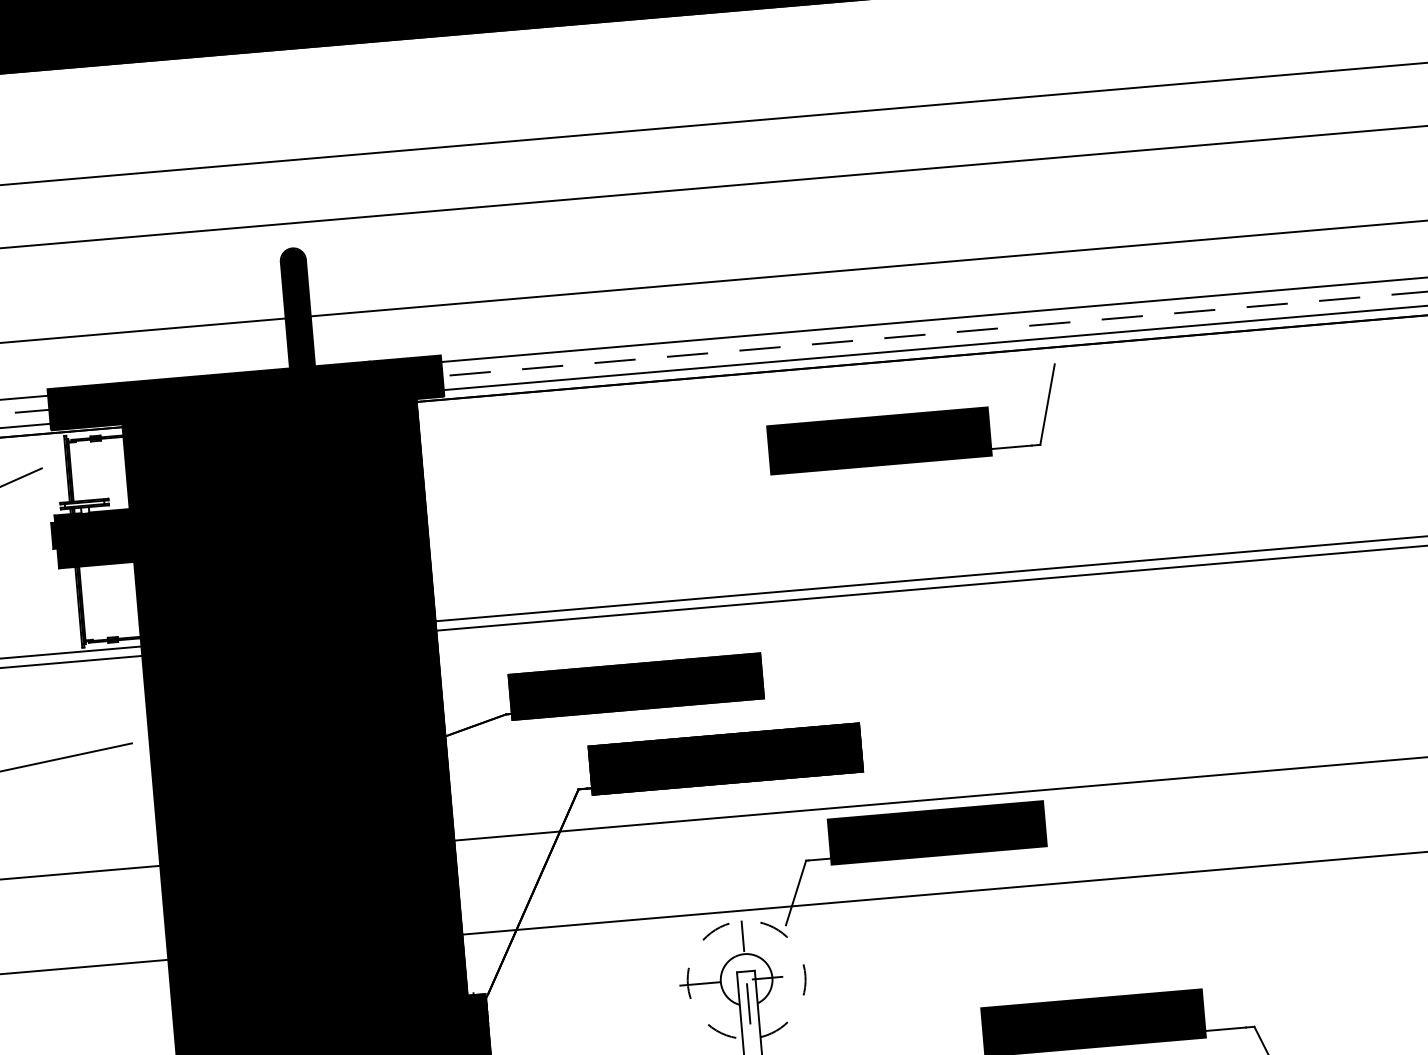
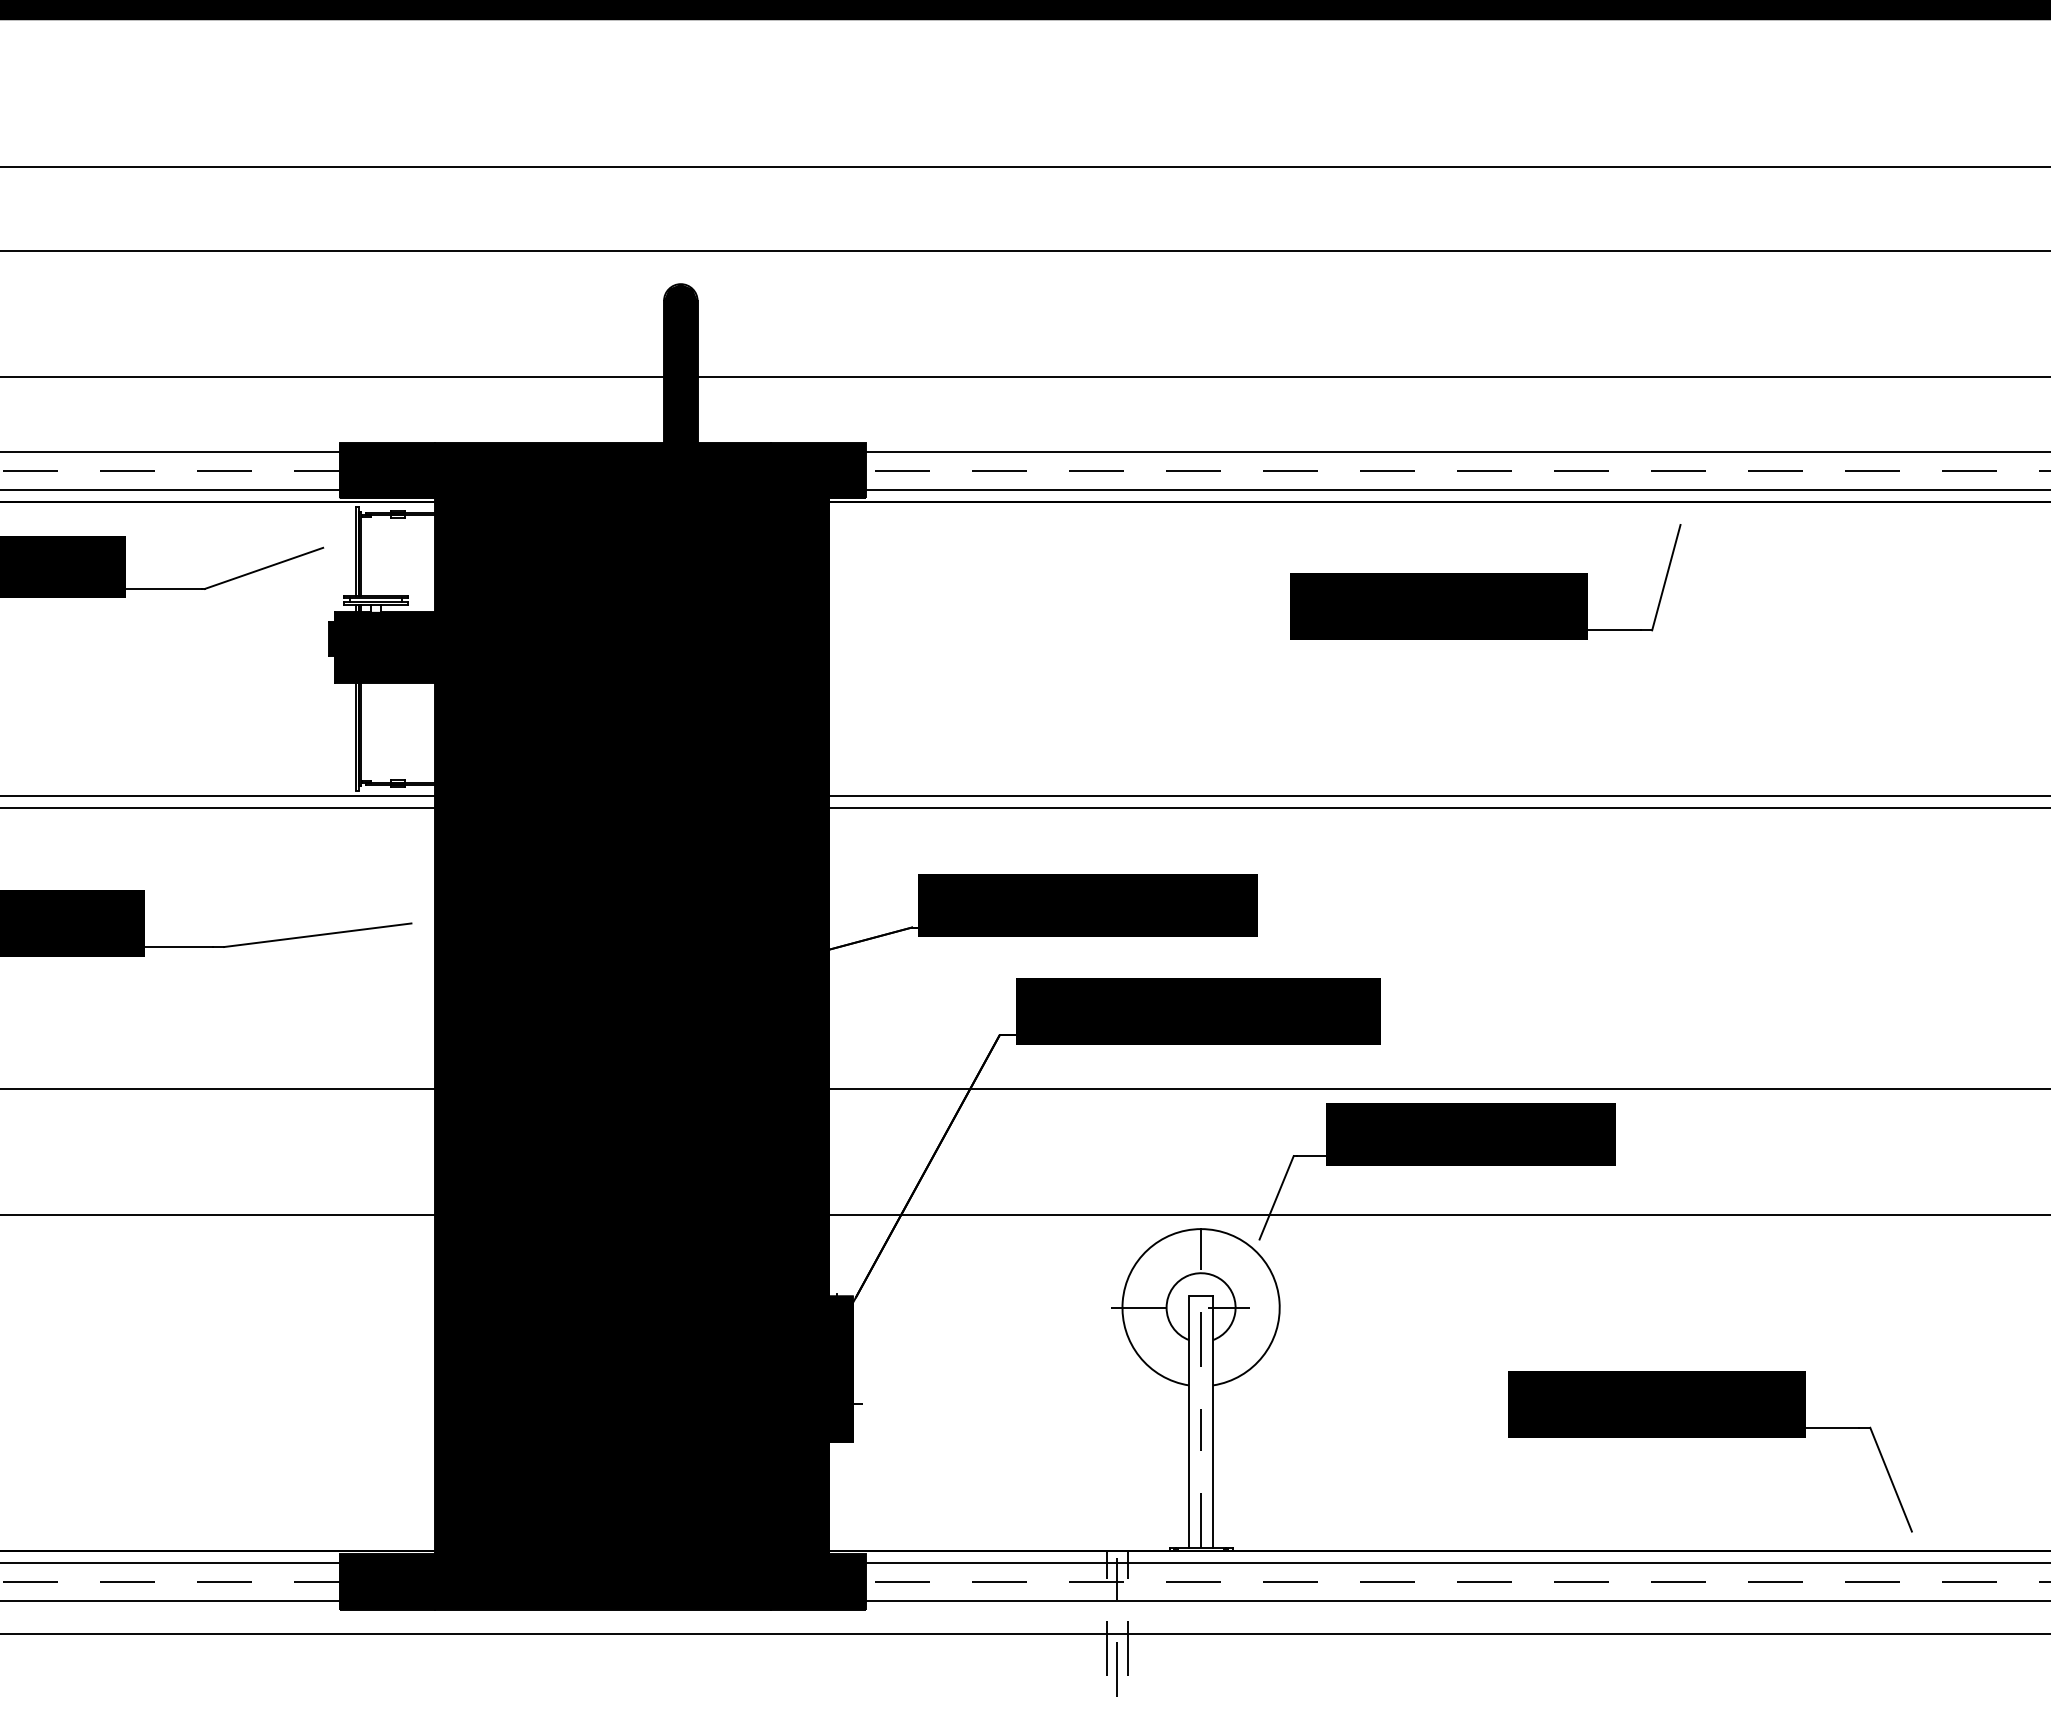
arc: (741, 921) -> (1201, 1229), dashed -> solid

